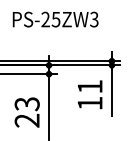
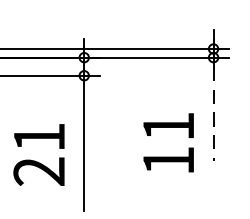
line: (111, 92) -> (212, 113), solid -> dashed
text: (90, 94) -> (169, 142), moved
text: (26, 104) -> (37, 138), 23 -> 21

